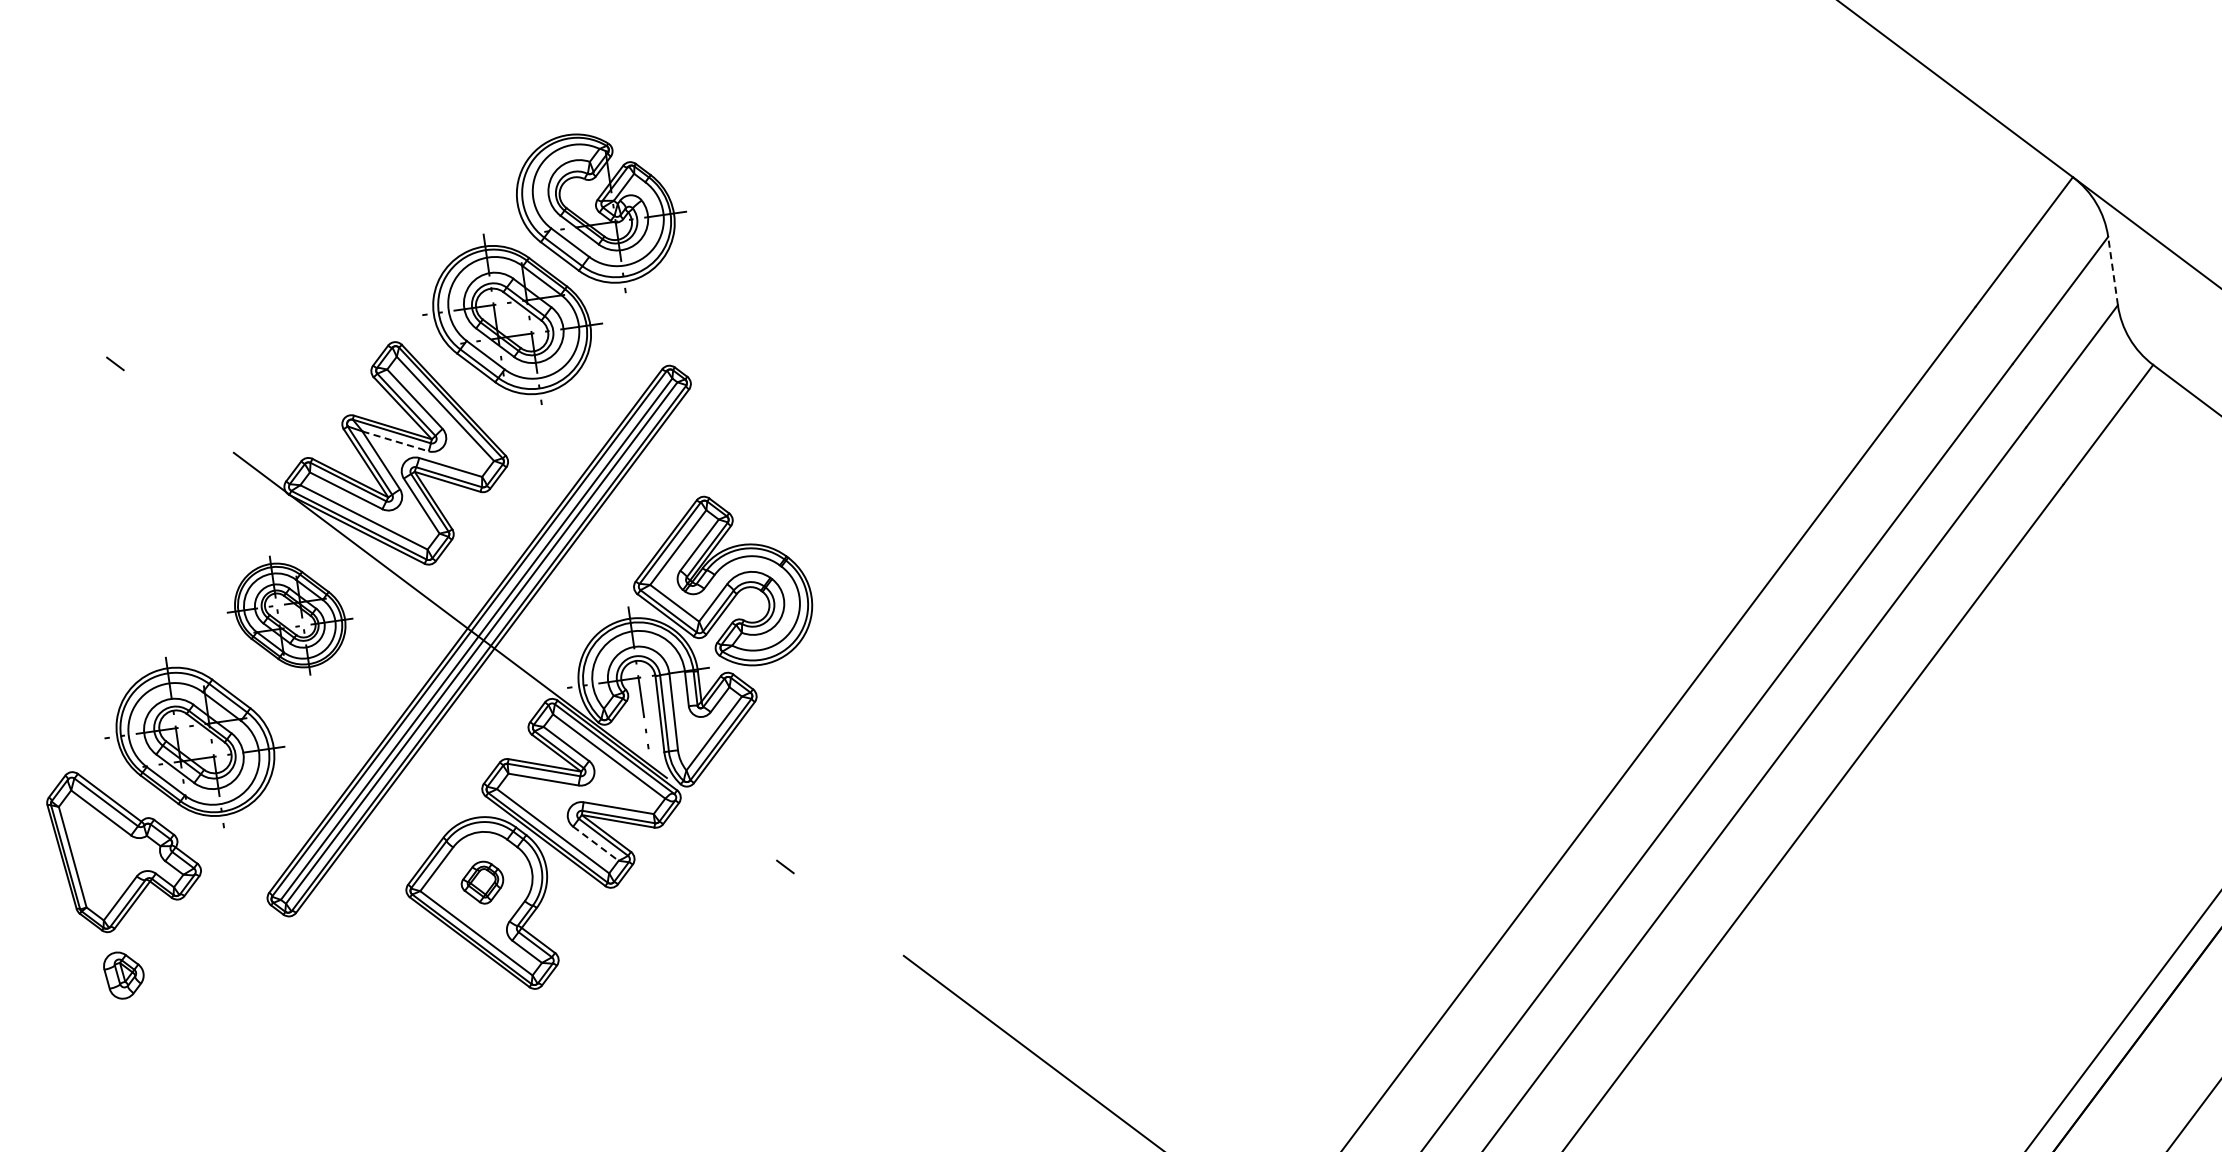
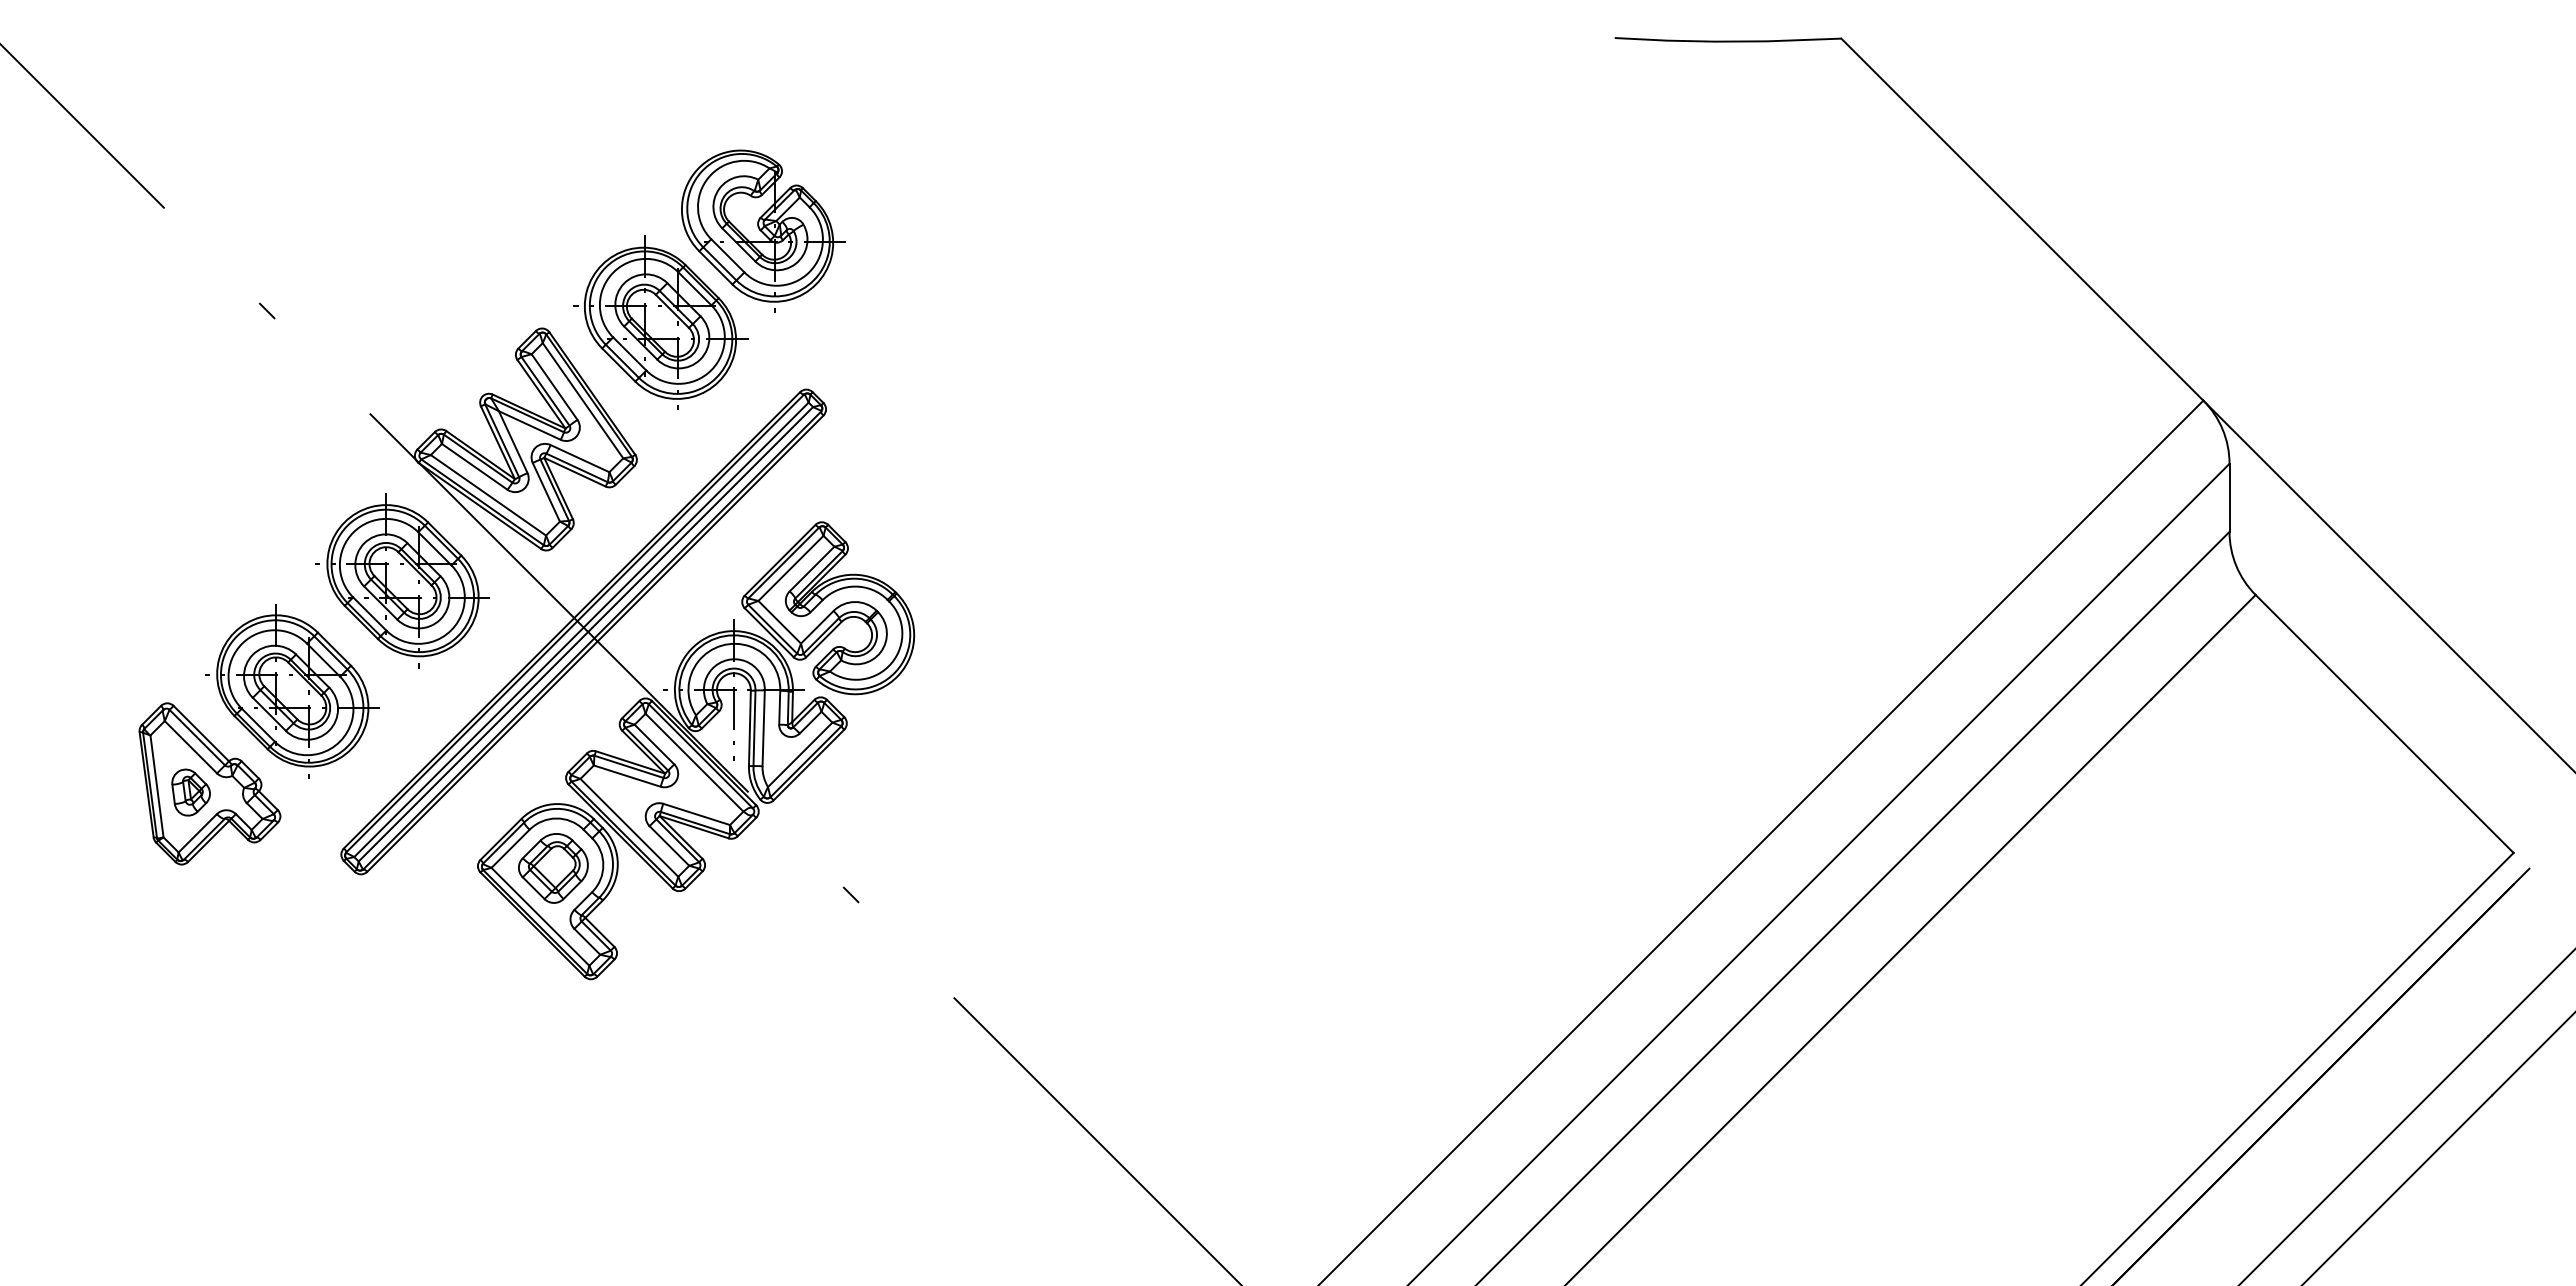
line: (2112, 270) -> (2229, 497), dashed -> solid
line: (396, 441) -> (530, 425), dashed -> solid
part: (289, 615) -> (402, 580), size x1.43
line: (596, 844) -> (669, 846), dashed -> solid
part: (482, 882) -> (553, 868), size x1.67
part: (123, 974) -> (190, 792), moved

